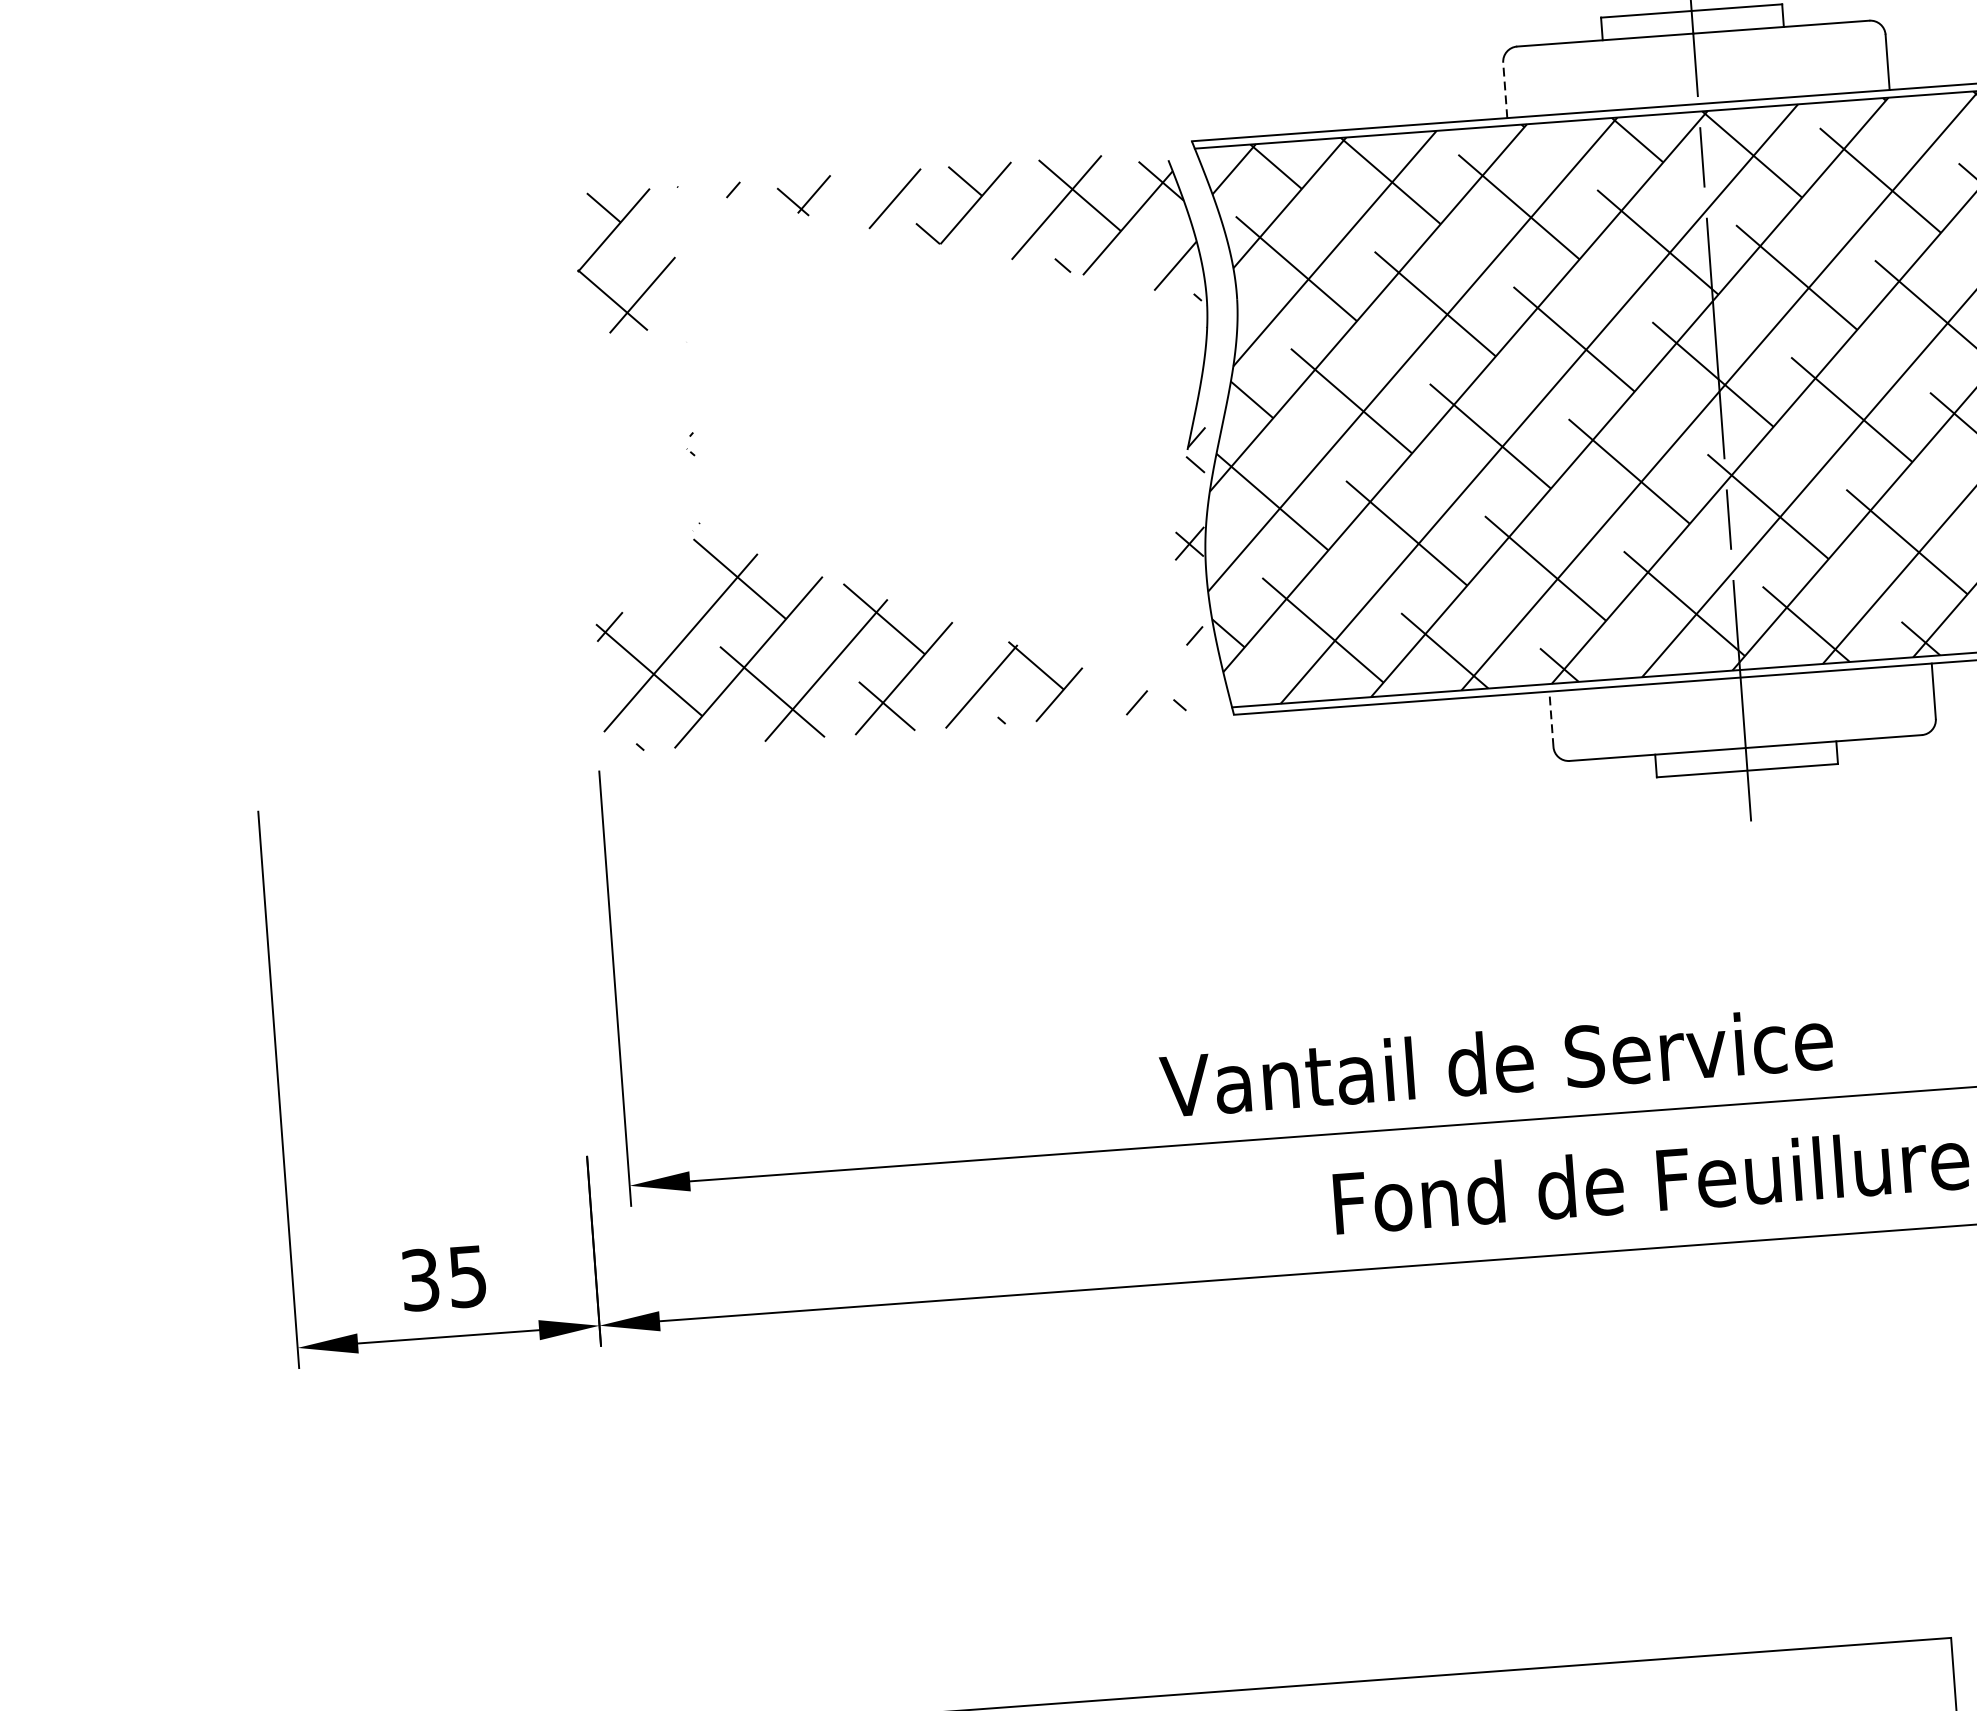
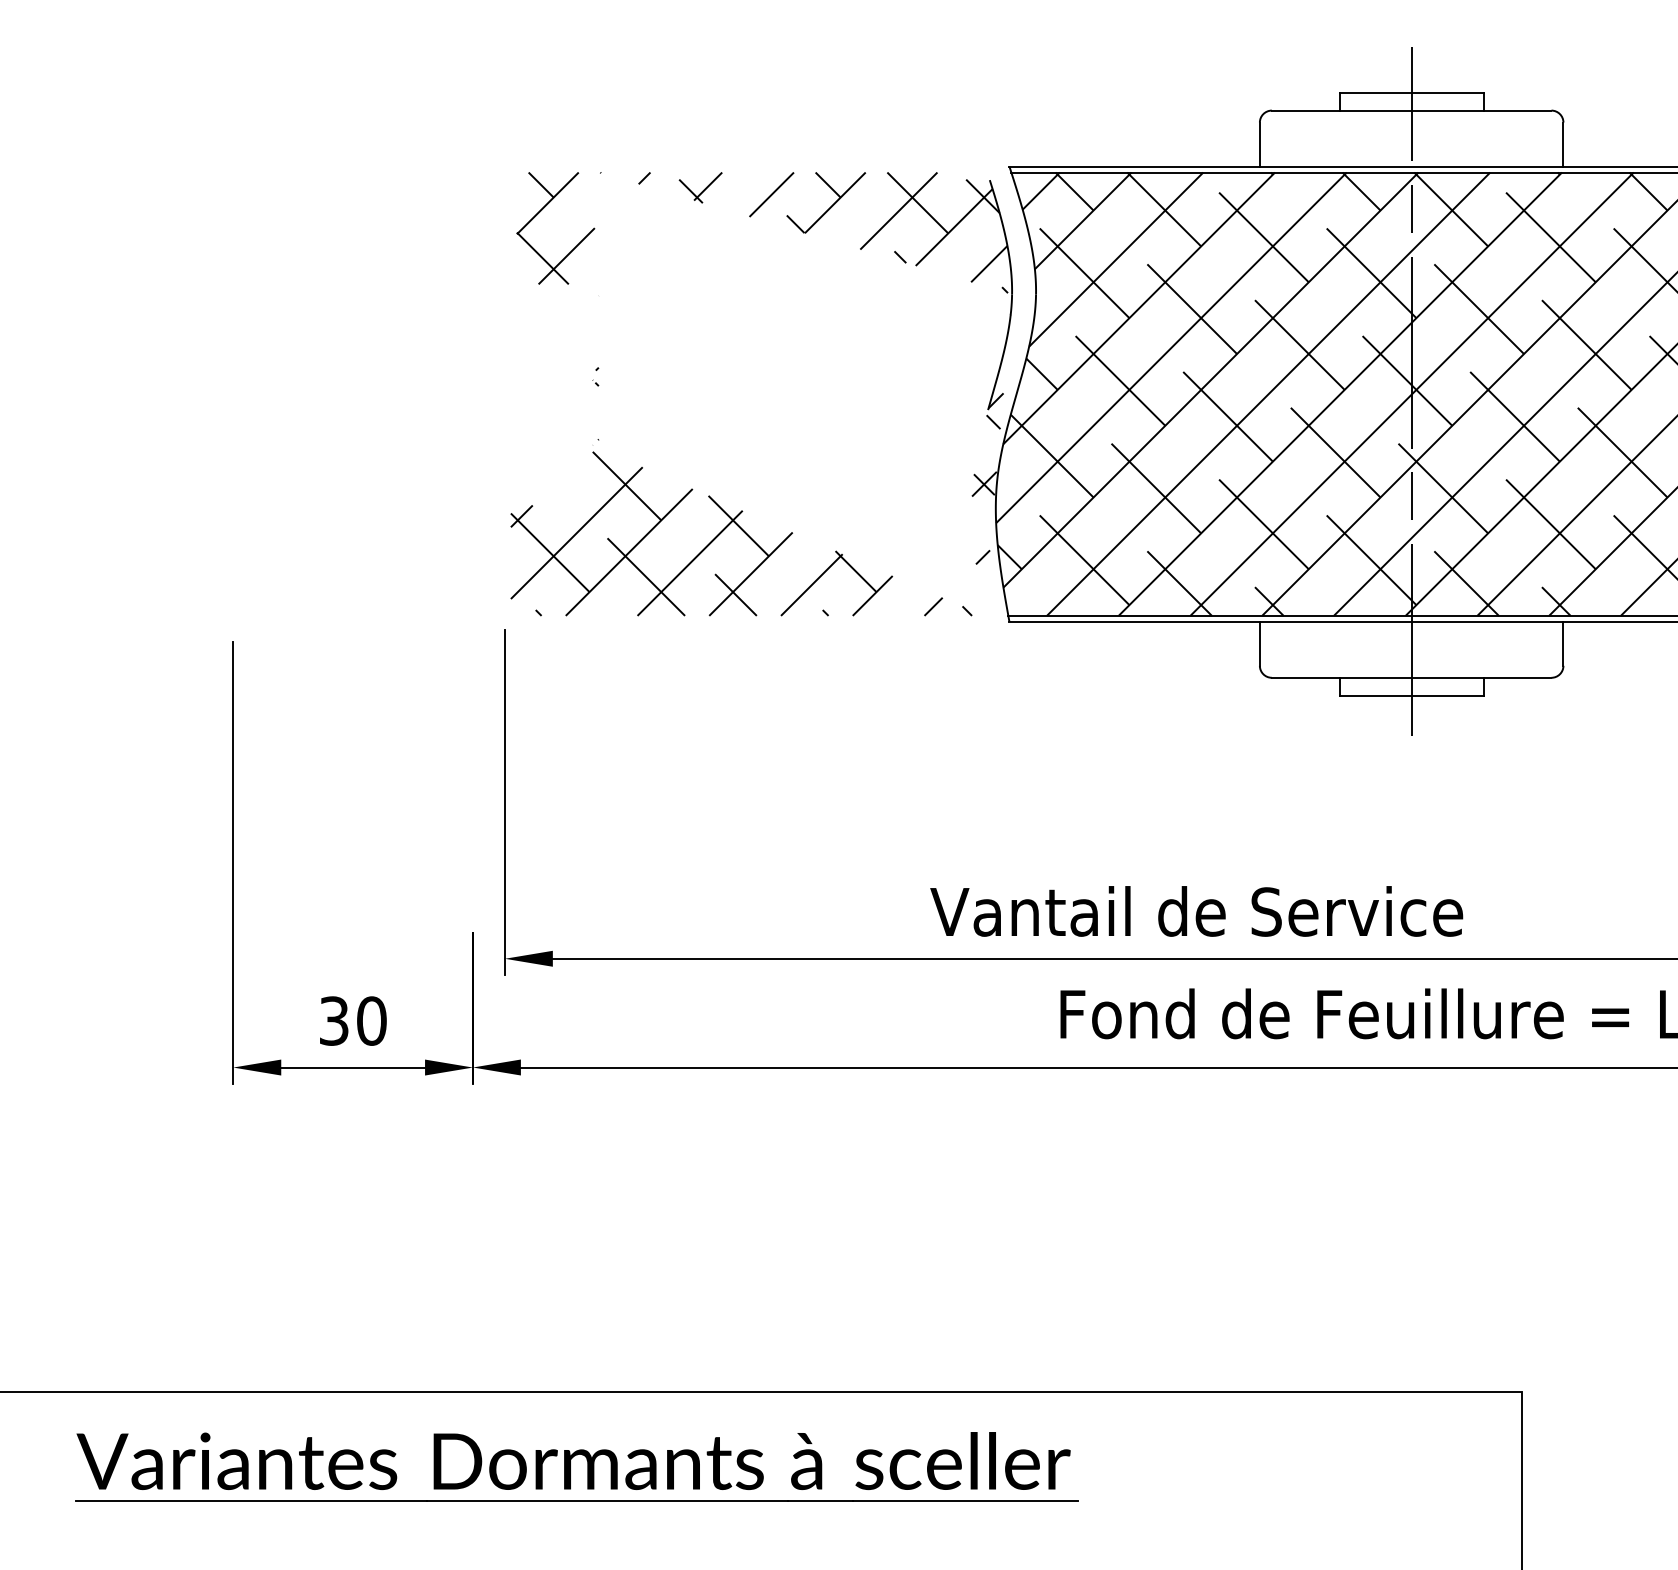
line: (1504, 90) -> (1259, 144), dashed -> solid
line: (1550, 718) -> (1259, 643), dashed -> solid
text: (467, 1275) -> (371, 1020), 35 -> 30

